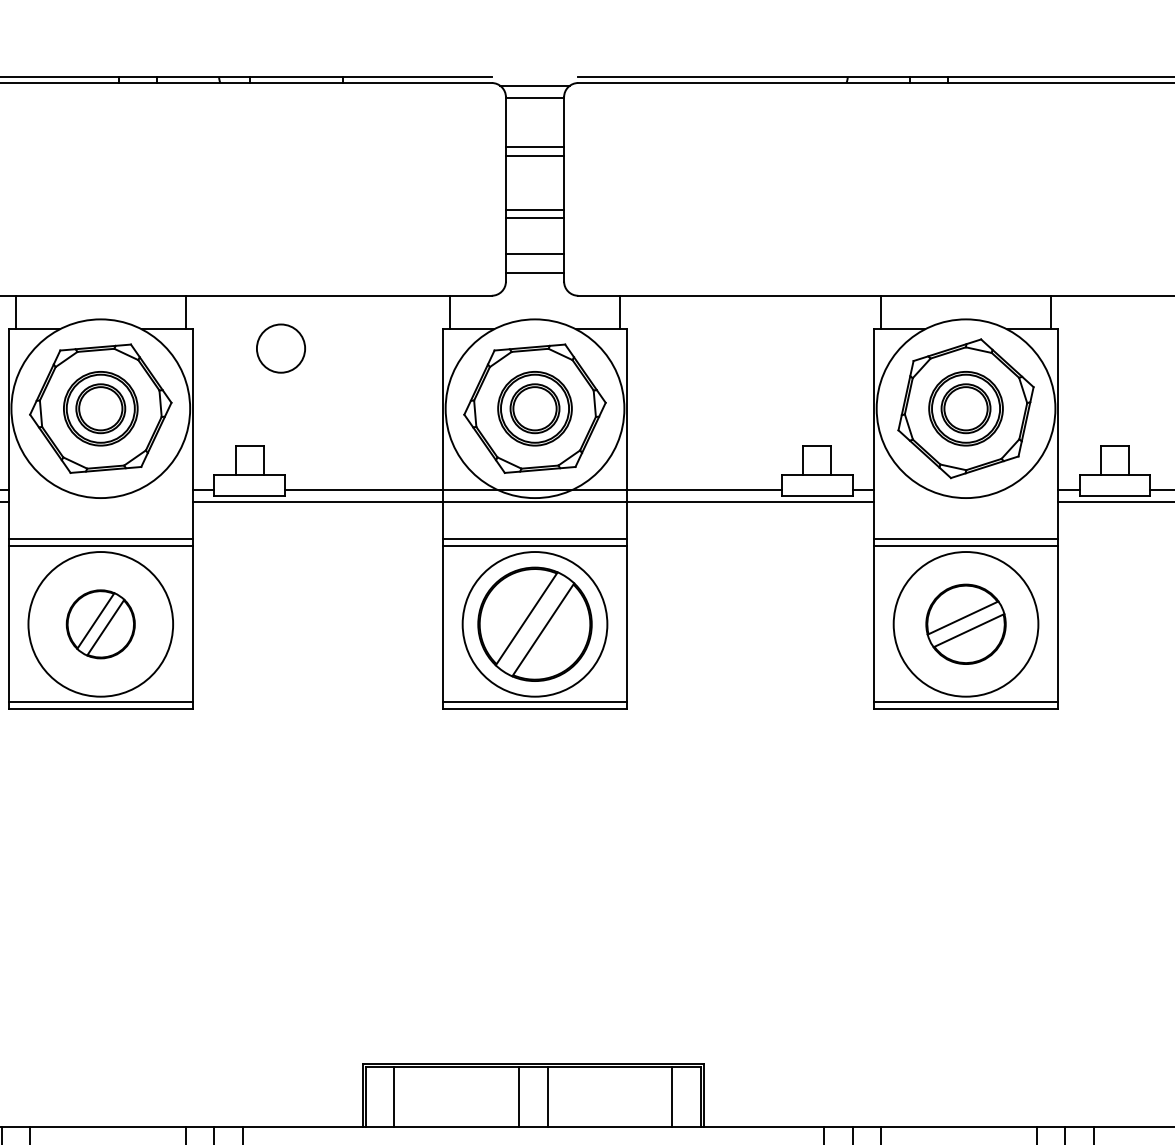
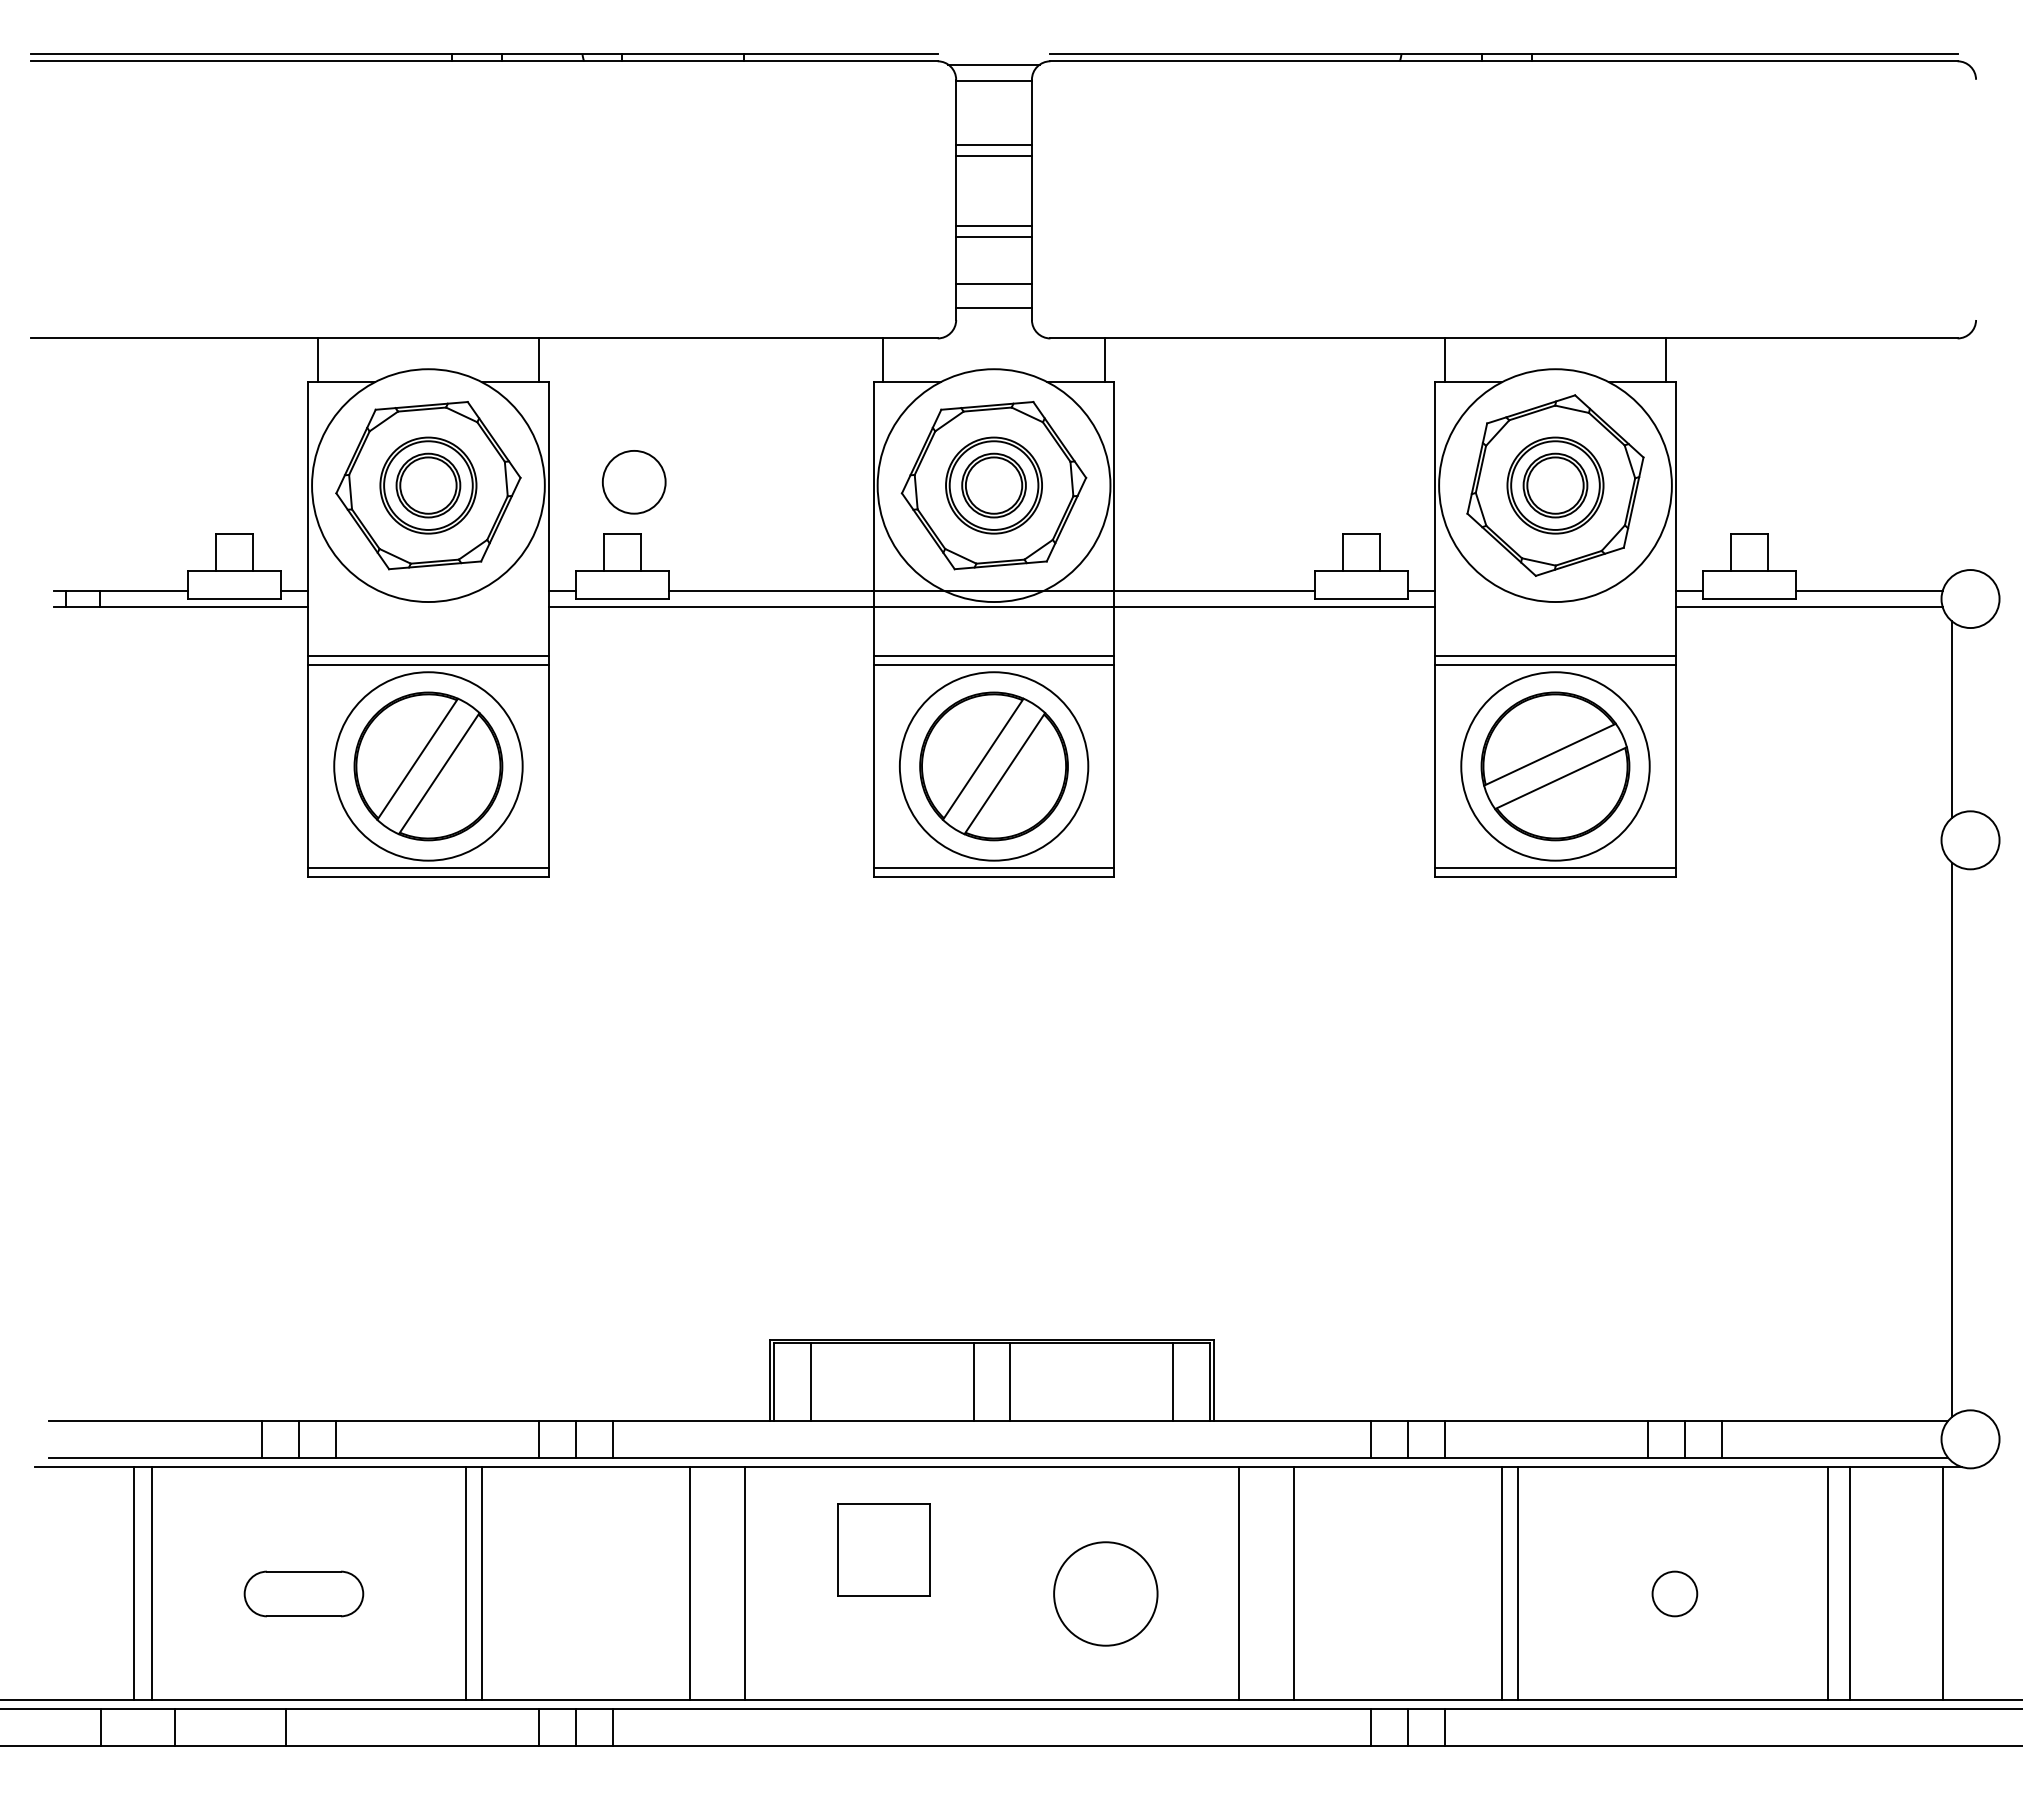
circle: (280, 348) -> (633, 482), moved
part: (100, 624) -> (428, 766), size x1.67
part: (966, 624) -> (1555, 766), size x1.43

